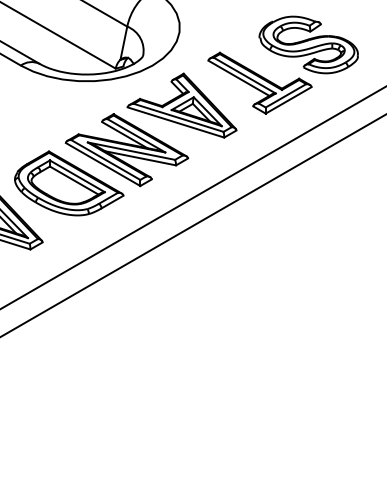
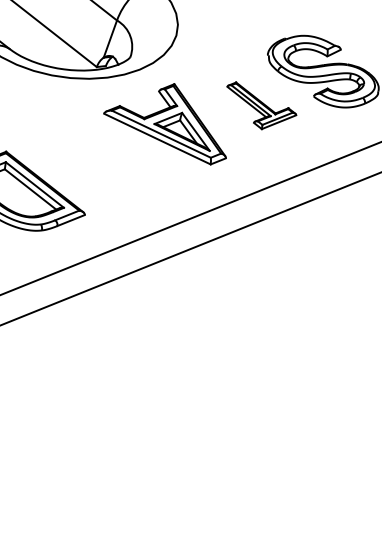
part: (259, 82) -> (260, 106), size x0.6
part: (126, 150) -> (95, 163), removed

